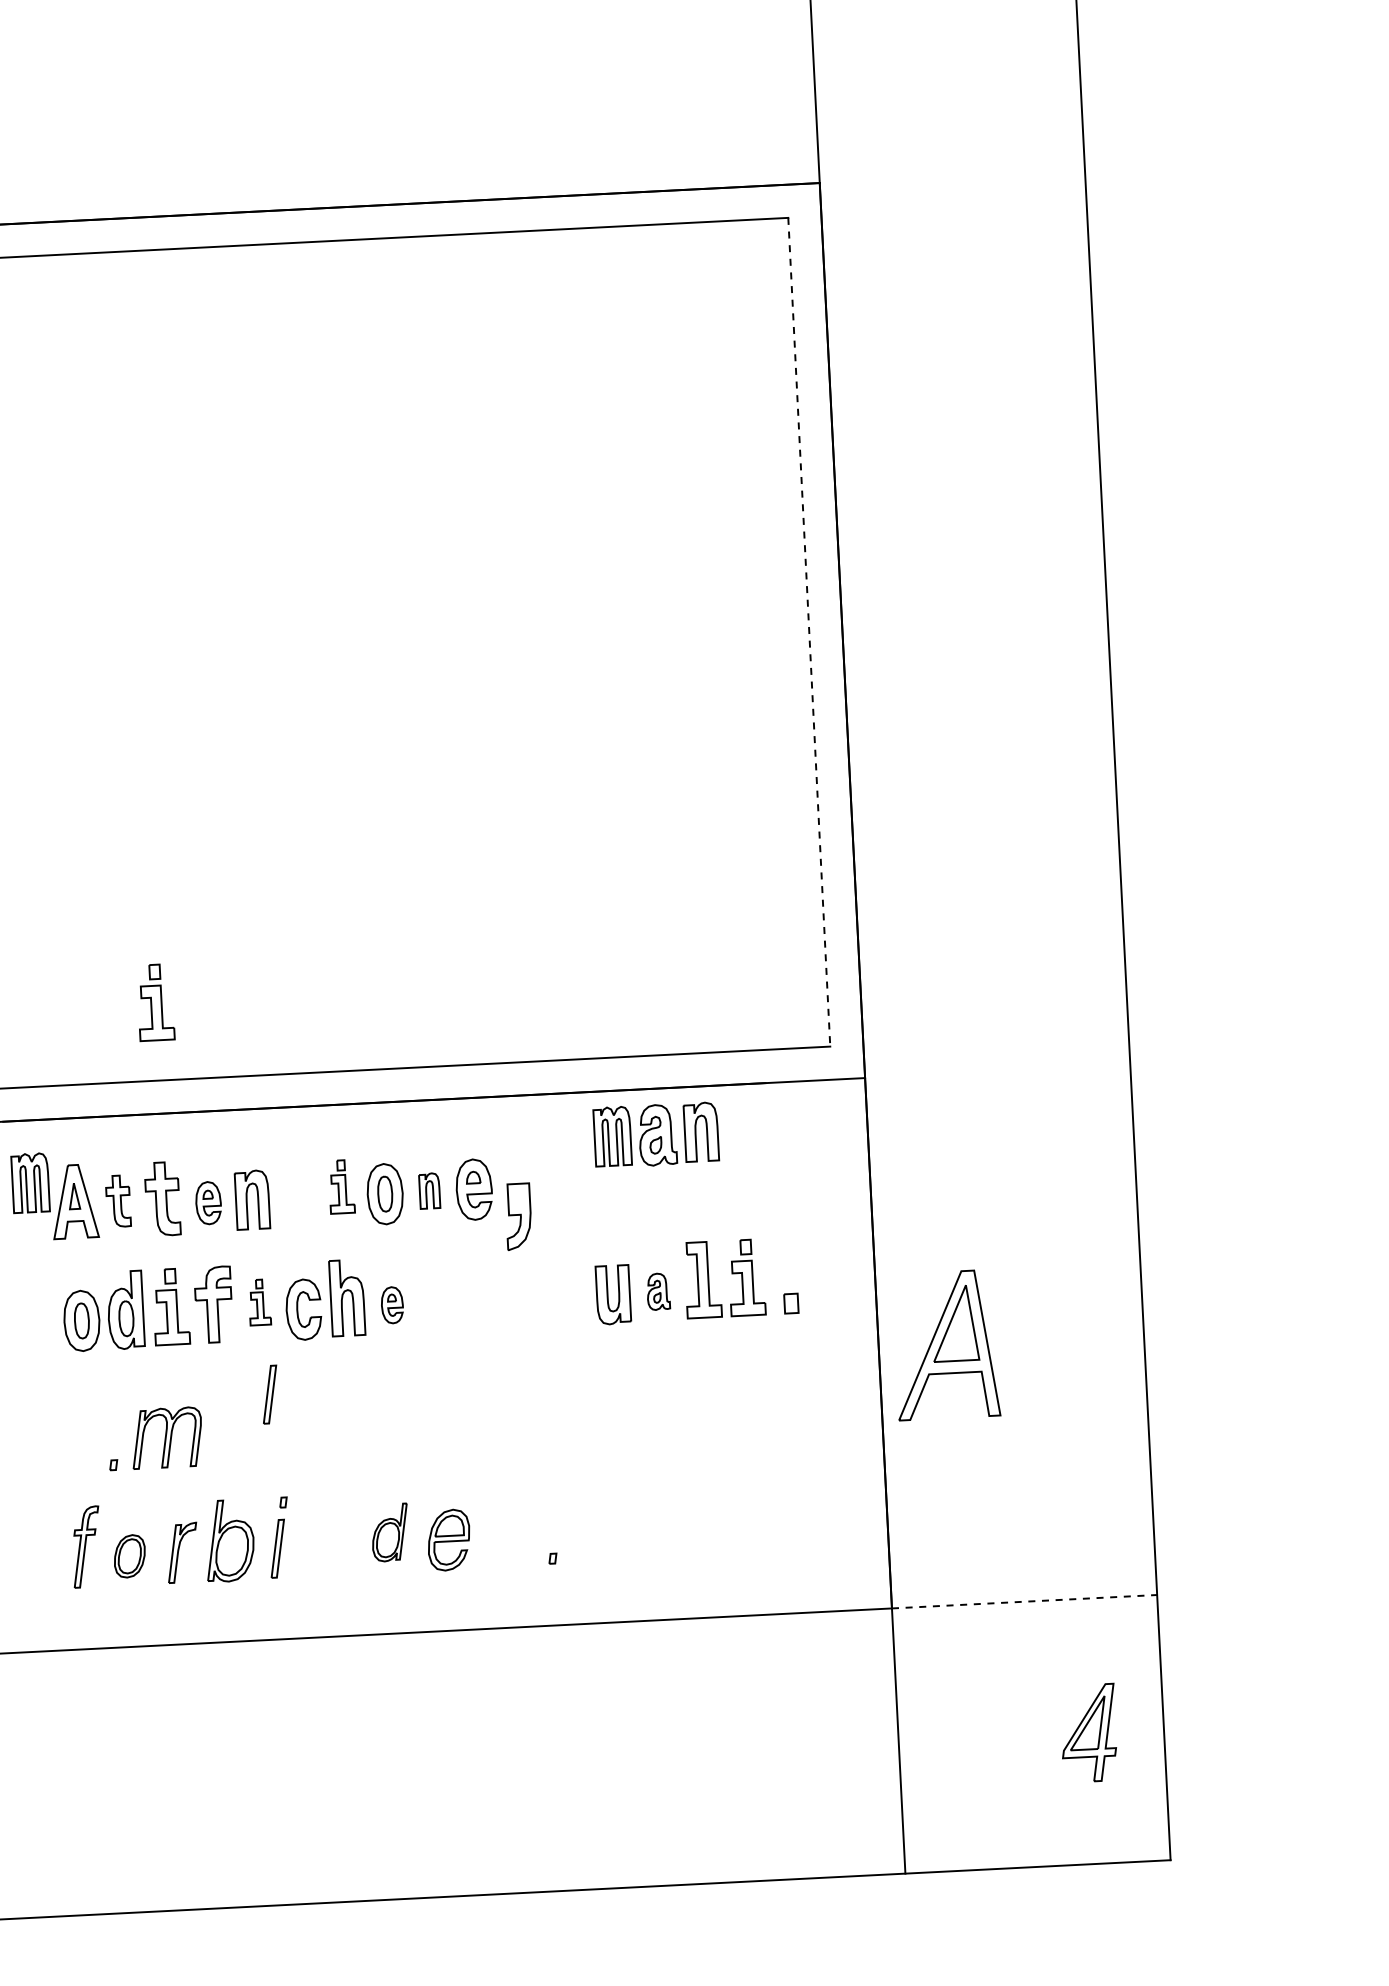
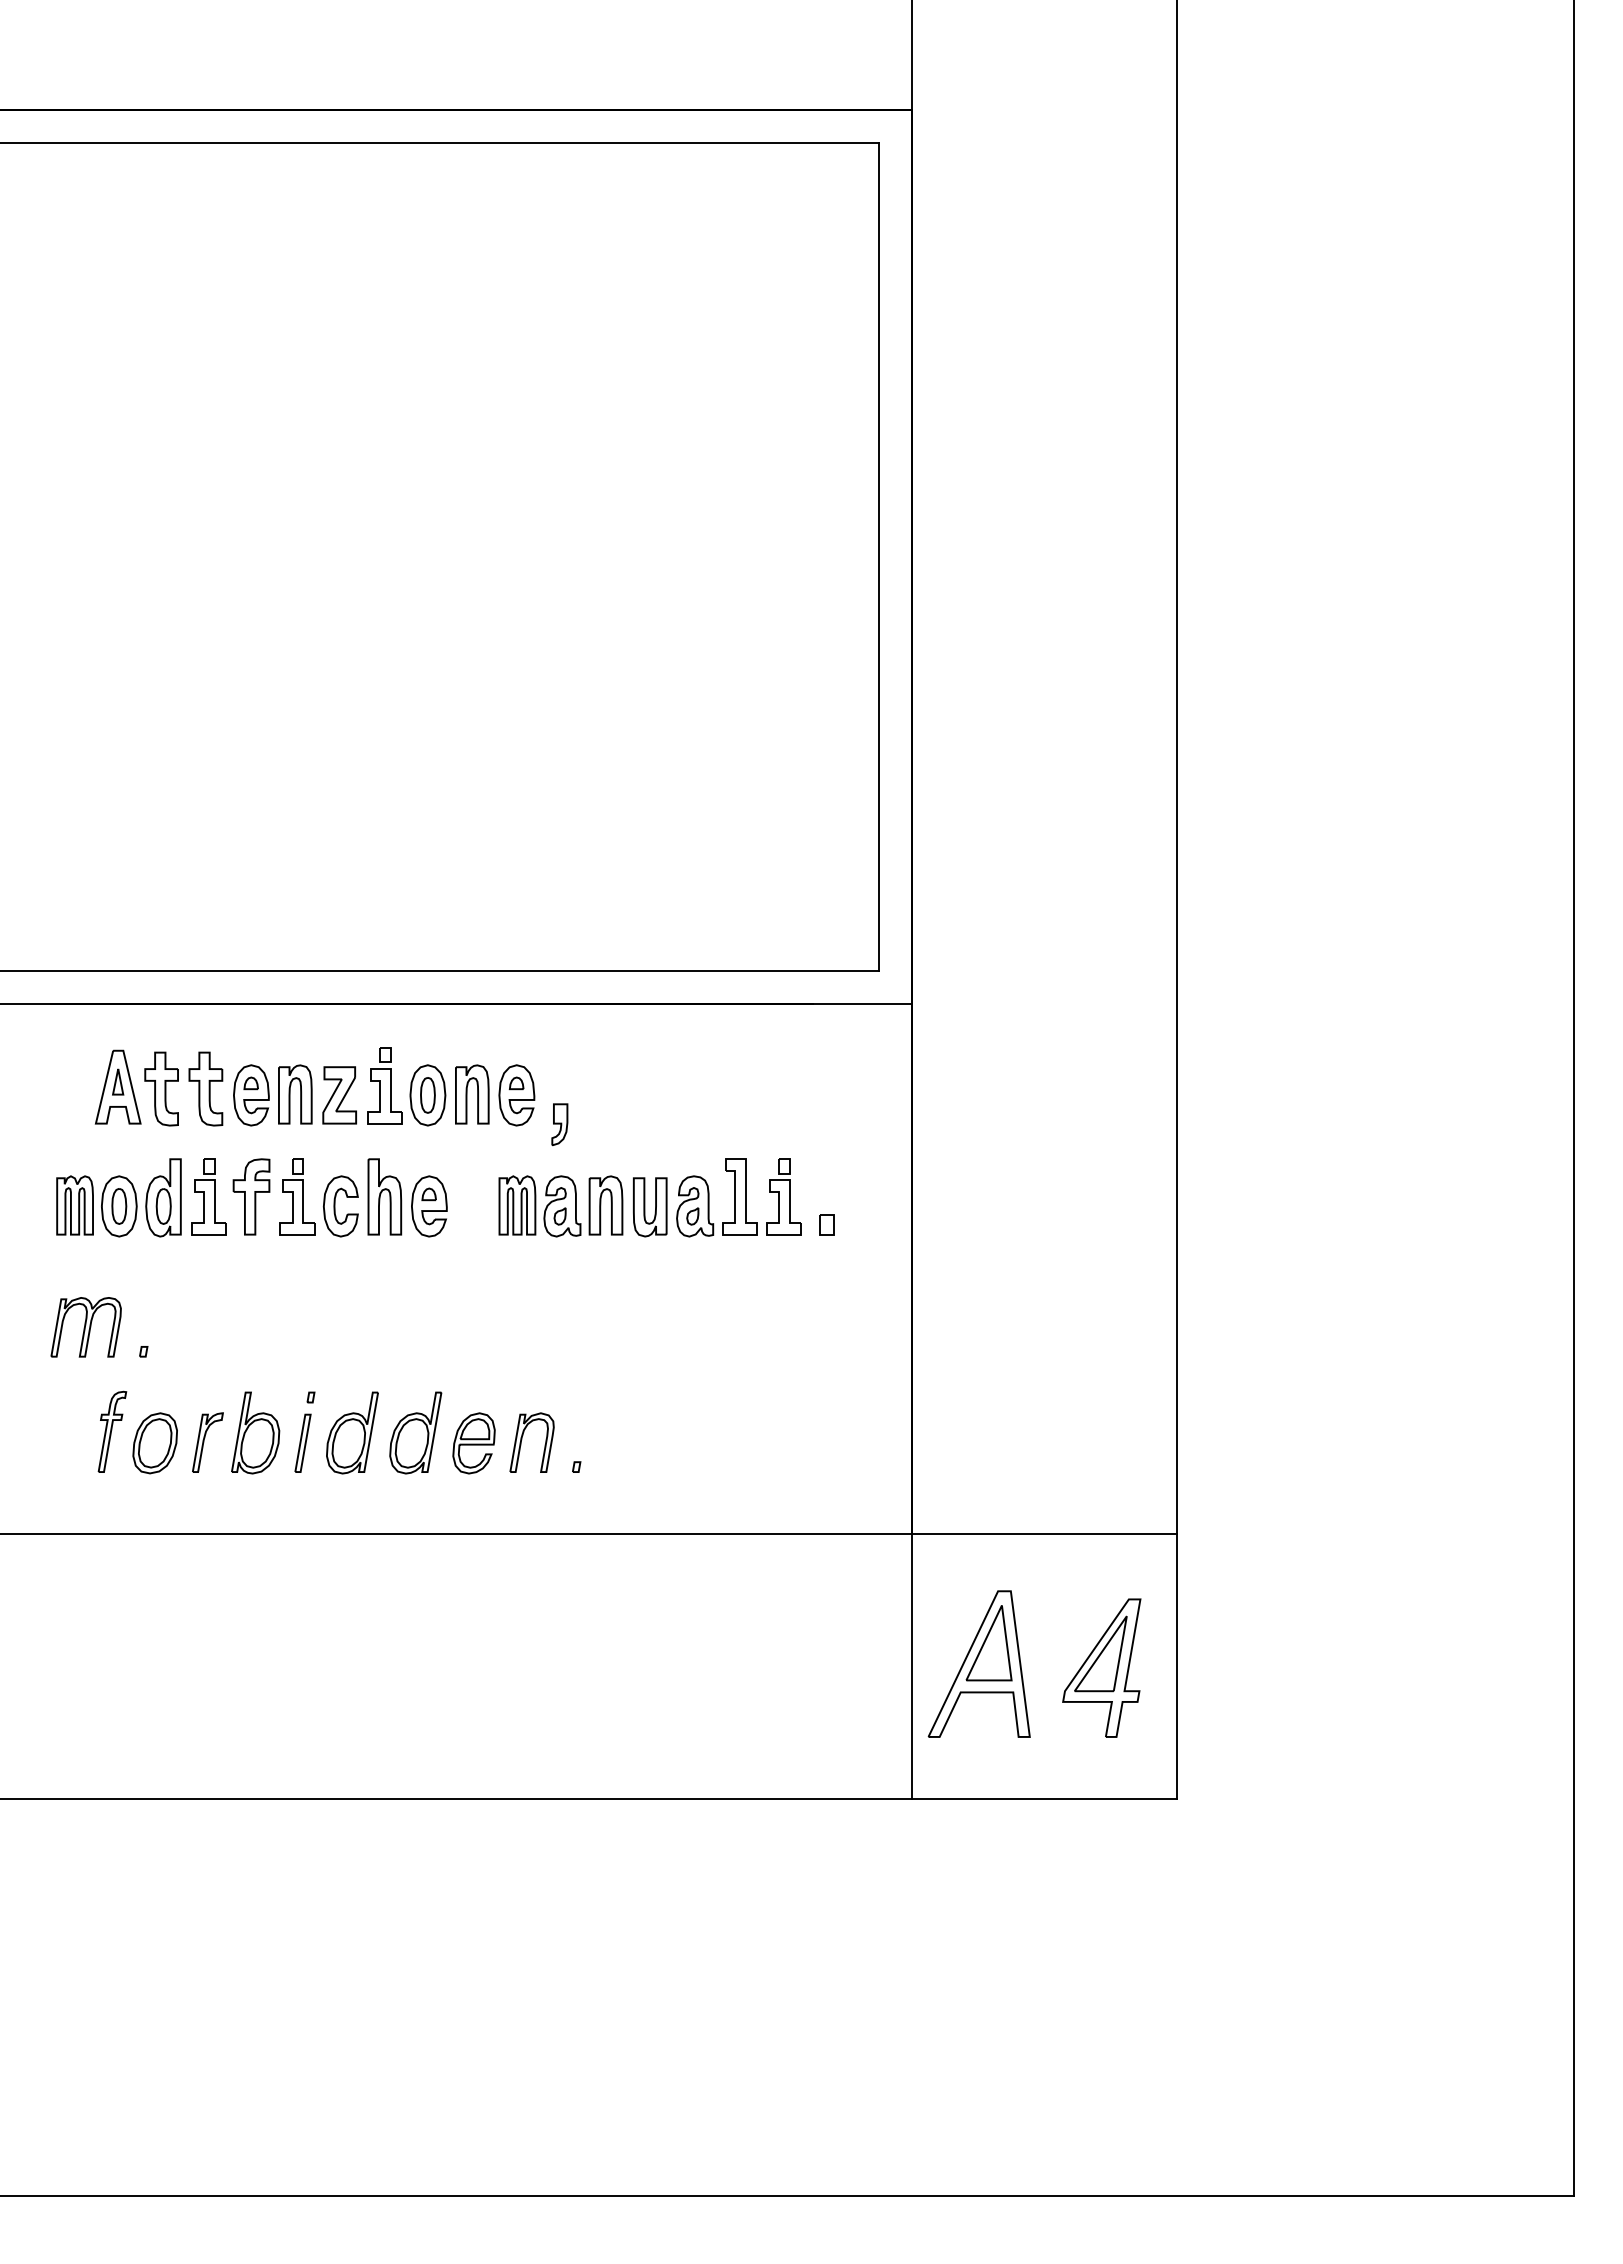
line: (808, 631) -> (878, 556), dashed -> solid
part: (155, 1002) -> (208, 892), removed
part: (655, 1135) -> (560, 1206), moved
part: (29, 1183) -> (74, 1205), moved
part: (341, 1186) -> (384, 1085), size x1.43
part: (429, 1190) -> (472, 1094), size x1.67
part: (296, 1198) -> (339, 1095), added
part: (118, 1200) -> (161, 1088), size x1.43
part: (208, 1203) -> (251, 1095), size x1.43
part: (518, 1216) -> (559, 1124), size x0.62
part: (658, 1291) -> (695, 1206), size x1.67
part: (259, 1301) -> (297, 1196), size x1.67
part: (392, 1305) -> (429, 1206), size x1.67
part: (945, 1344) -> (978, 1663), moved
part: (269, 1393) -> (302, 1288), removed
part: (166, 1438) -> (85, 1327), moved
part: (389, 1532) -> (415, 1432), size x1.43
part: (497, 1533) -> (522, 1439), added
part: (326, 1535) -> (352, 1432), added
part: (129, 1556) -> (154, 1443), size x1.43
line: (1024, 1601) -> (1044, 1533), dashed -> solid
part: (1088, 1732) -> (1101, 1667), size x1.43

